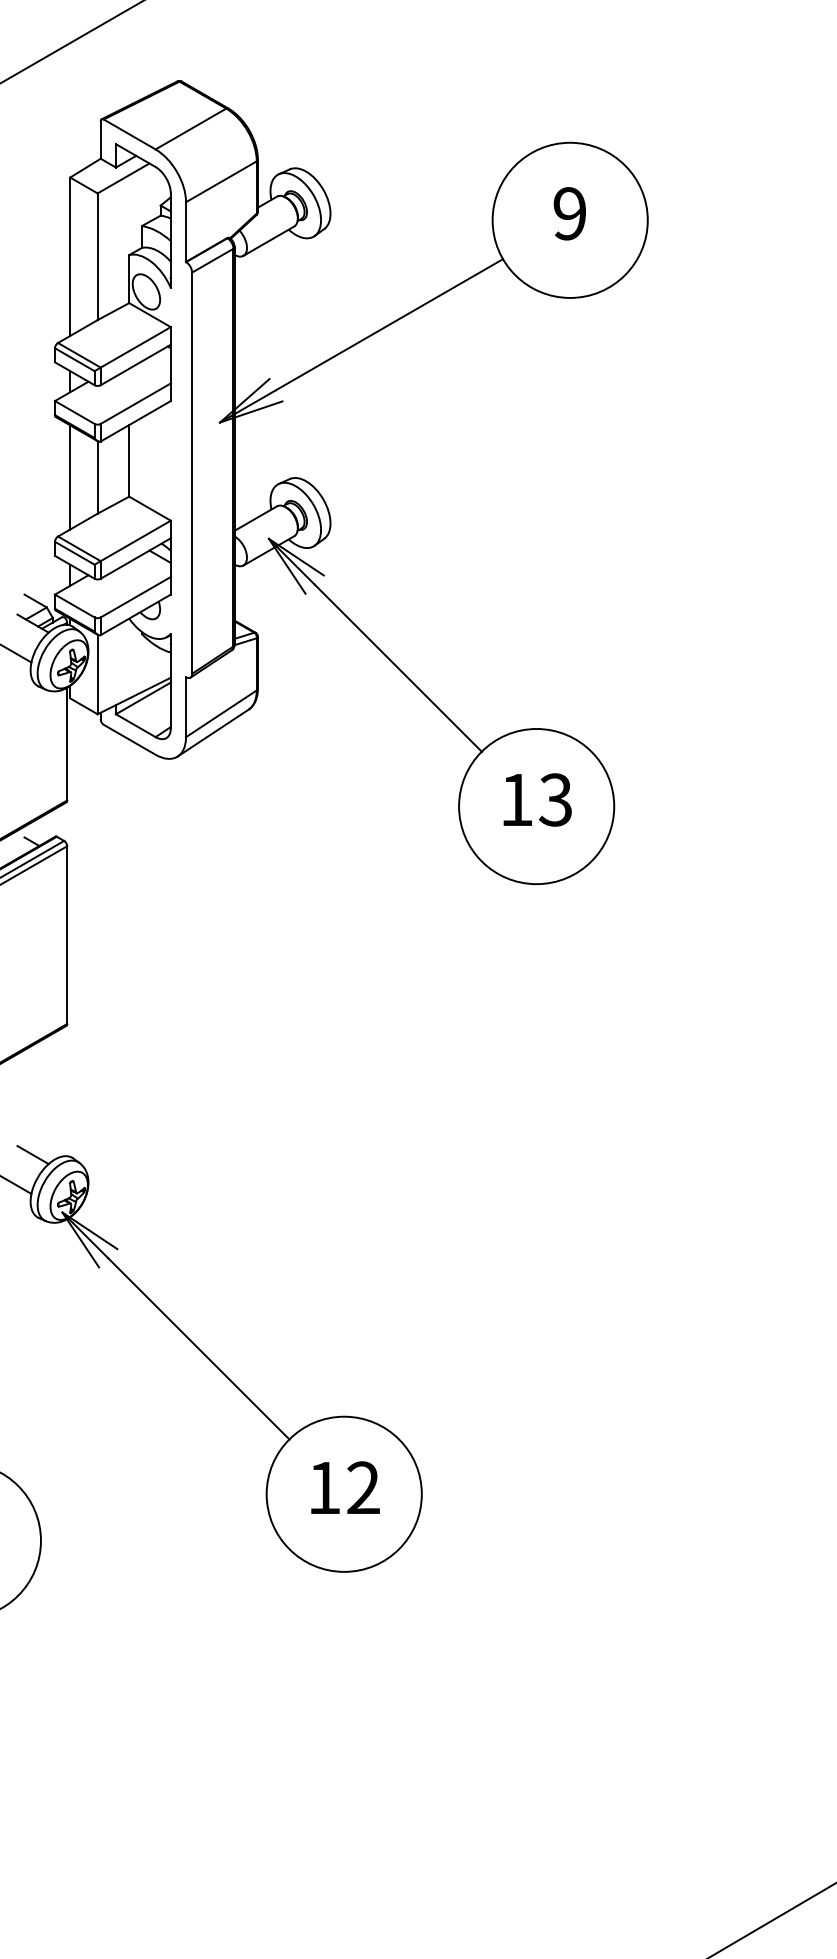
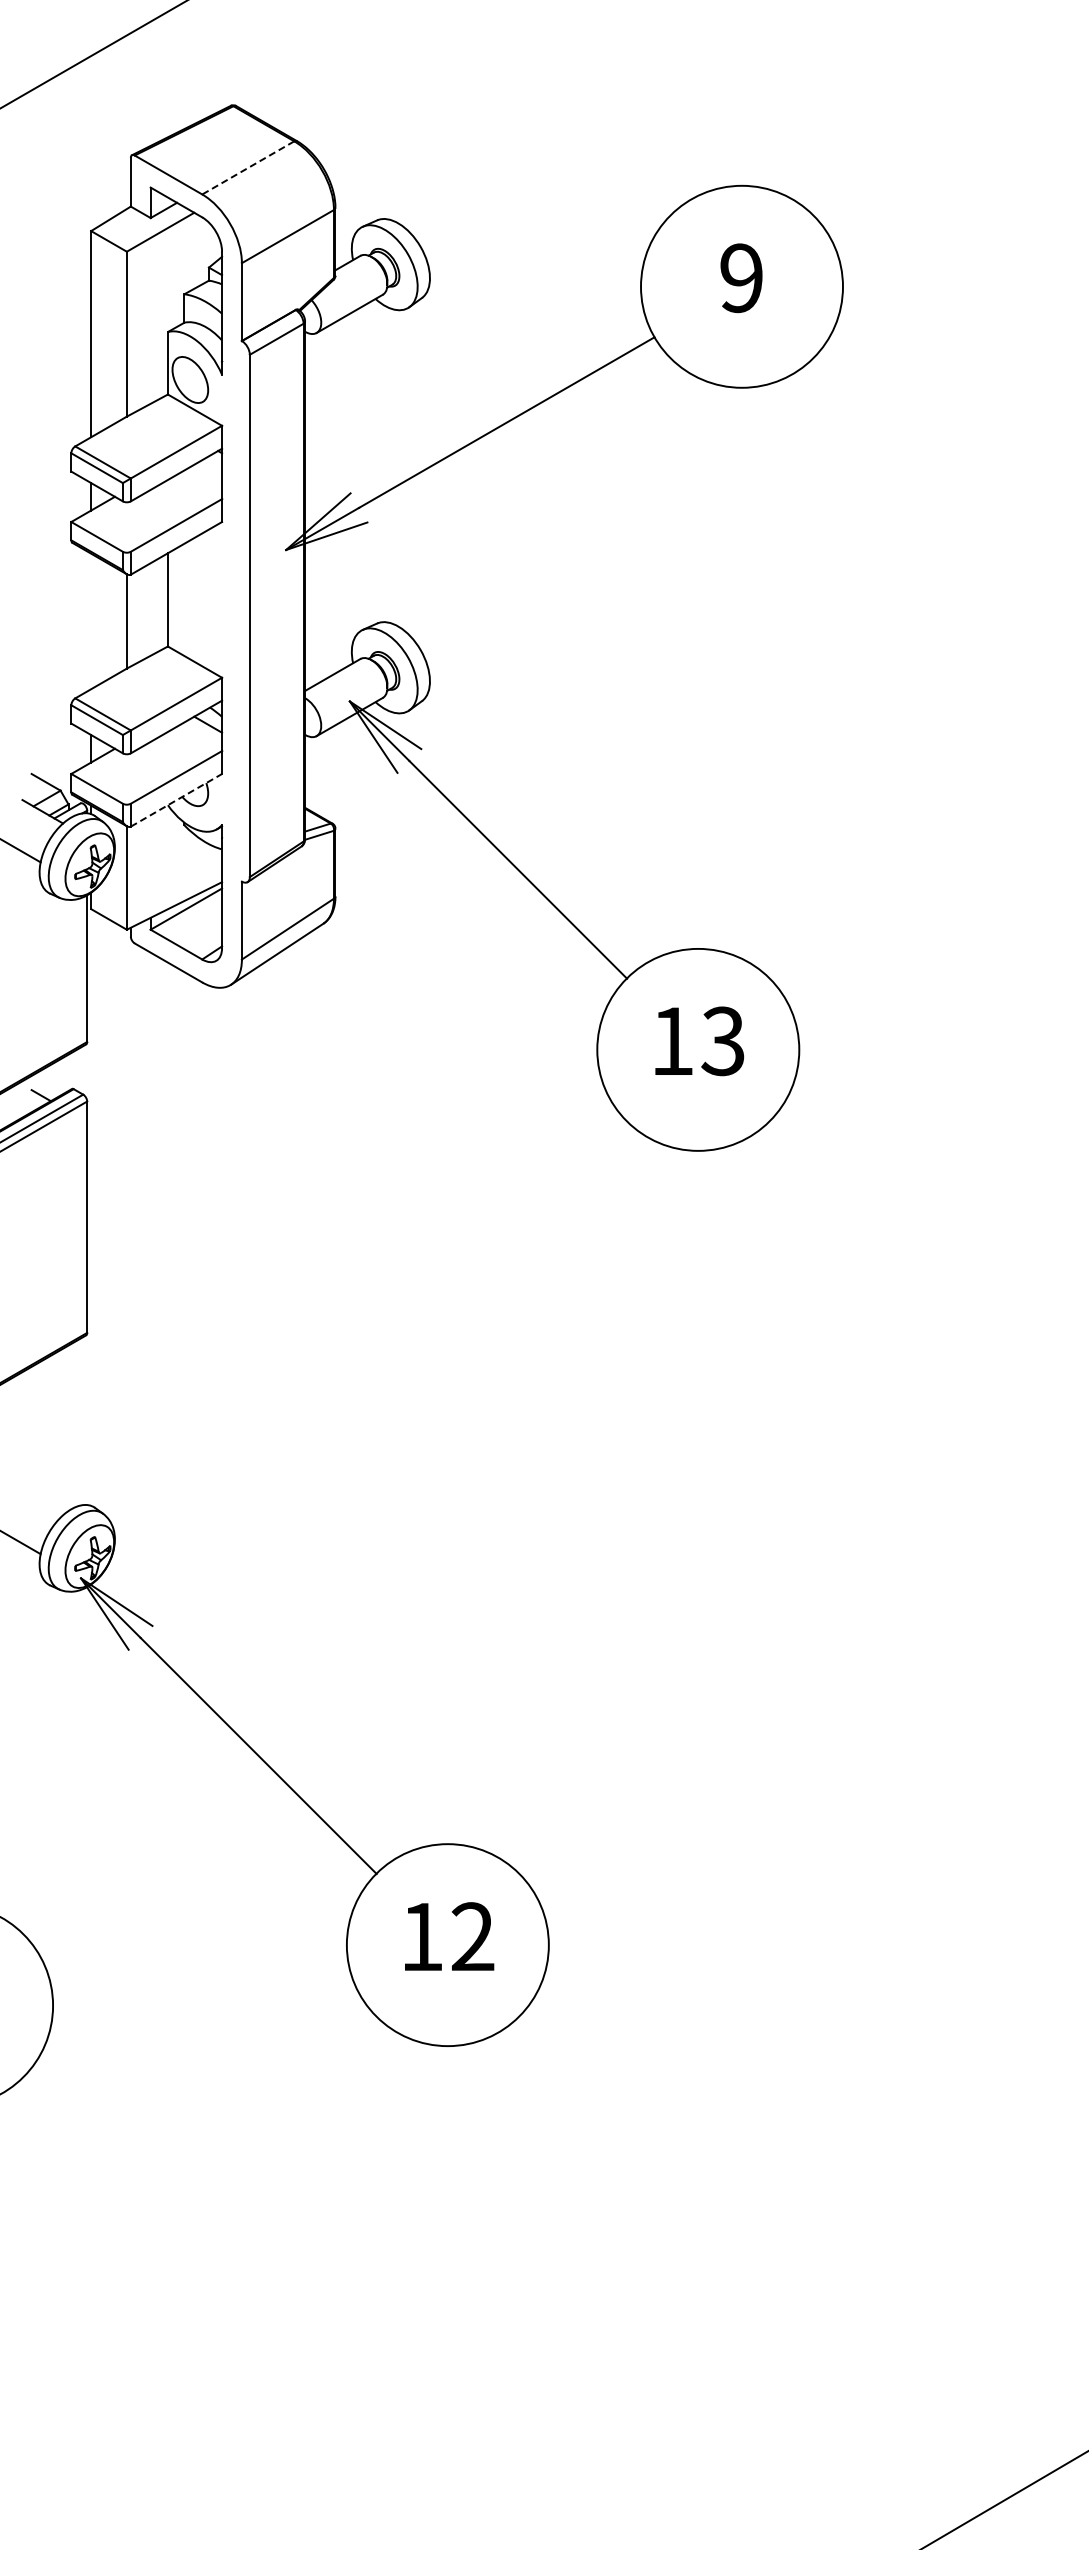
line: (190, 129) -> (247, 168), solid -> dashed
line: (70, 477) -> (91, 621), removed
line: (135, 614) -> (176, 800), solid -> dashed
line: (32, 1155) -> (42, 1503), removed

